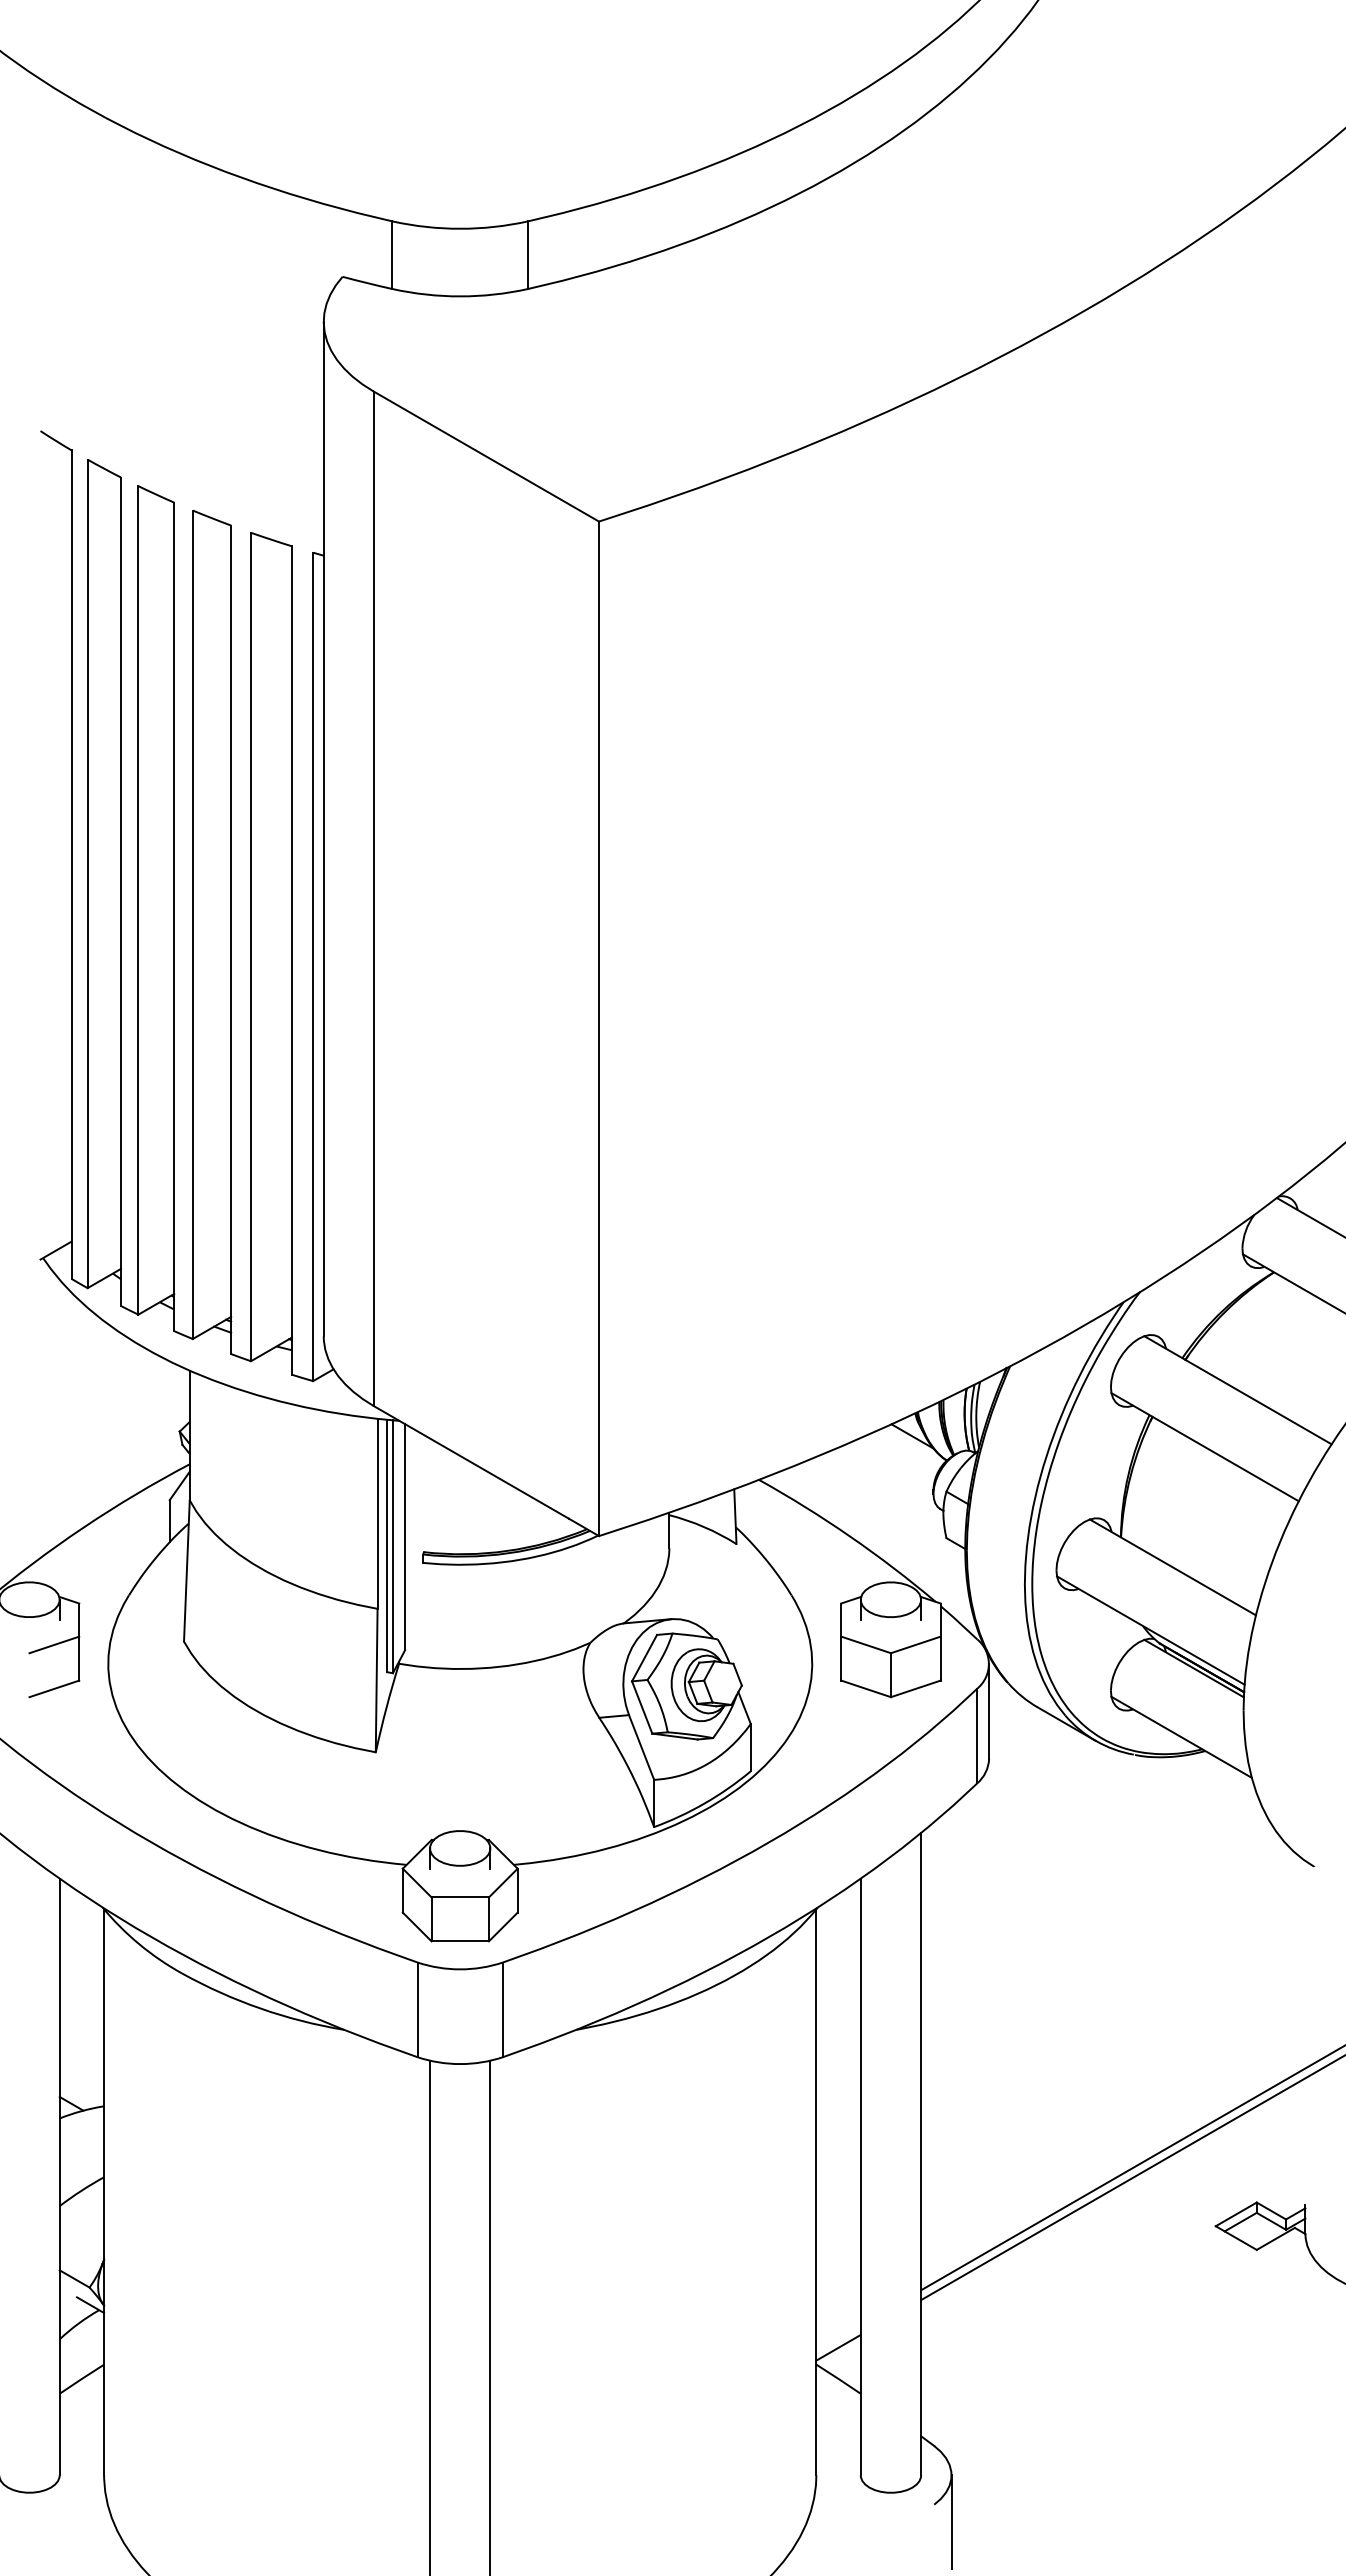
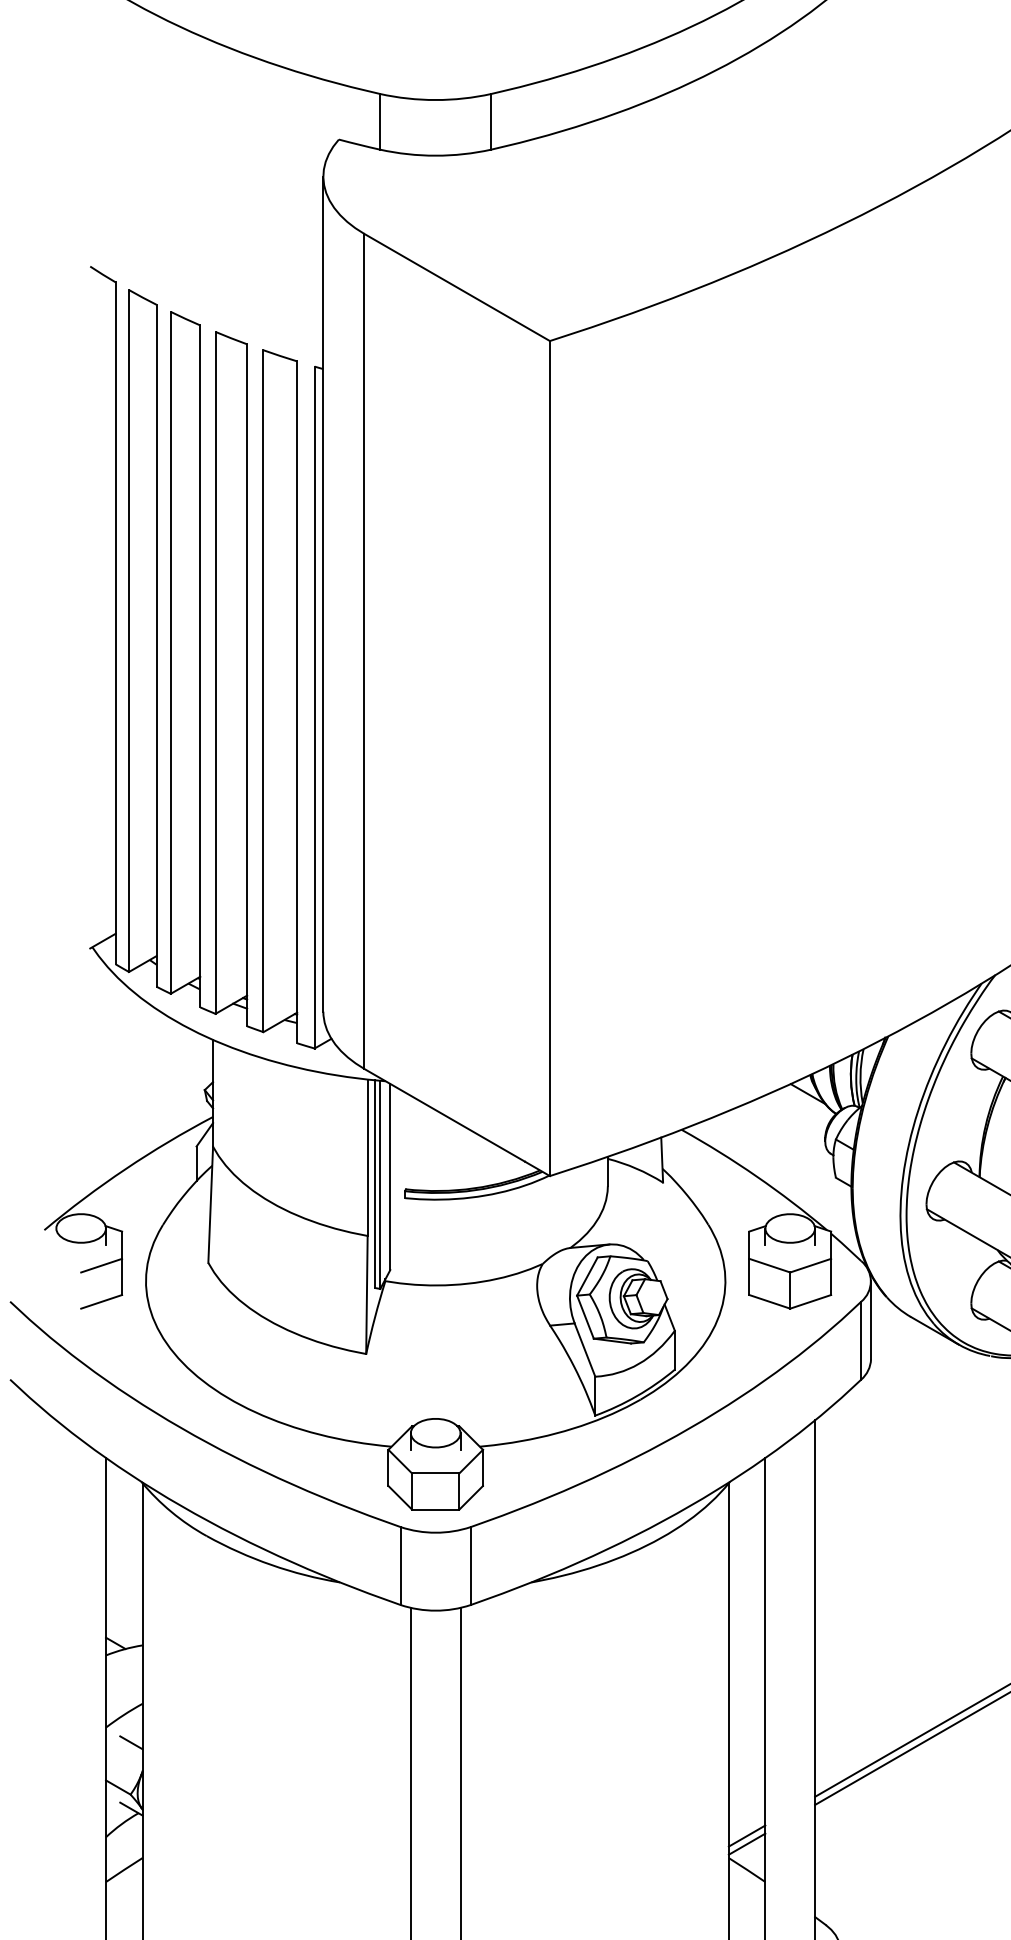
line: (90, 2224) -> (131, 1742), added
line: (838, 2337) -> (747, 1835), added

